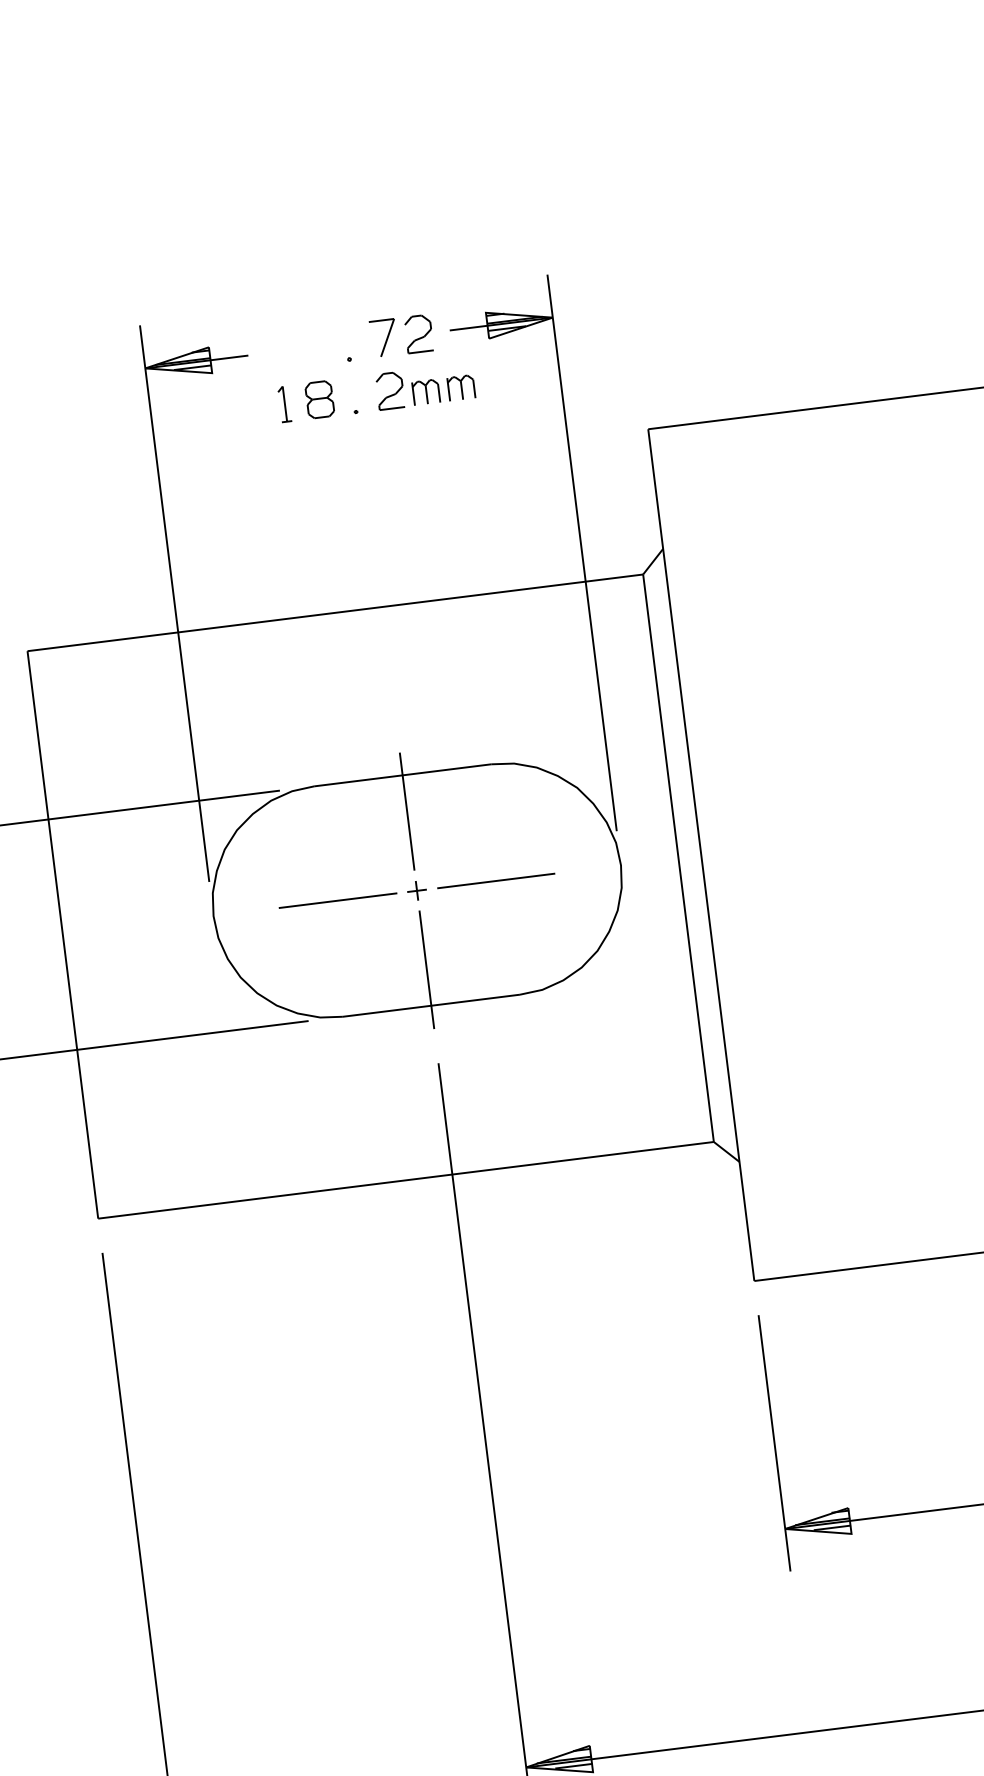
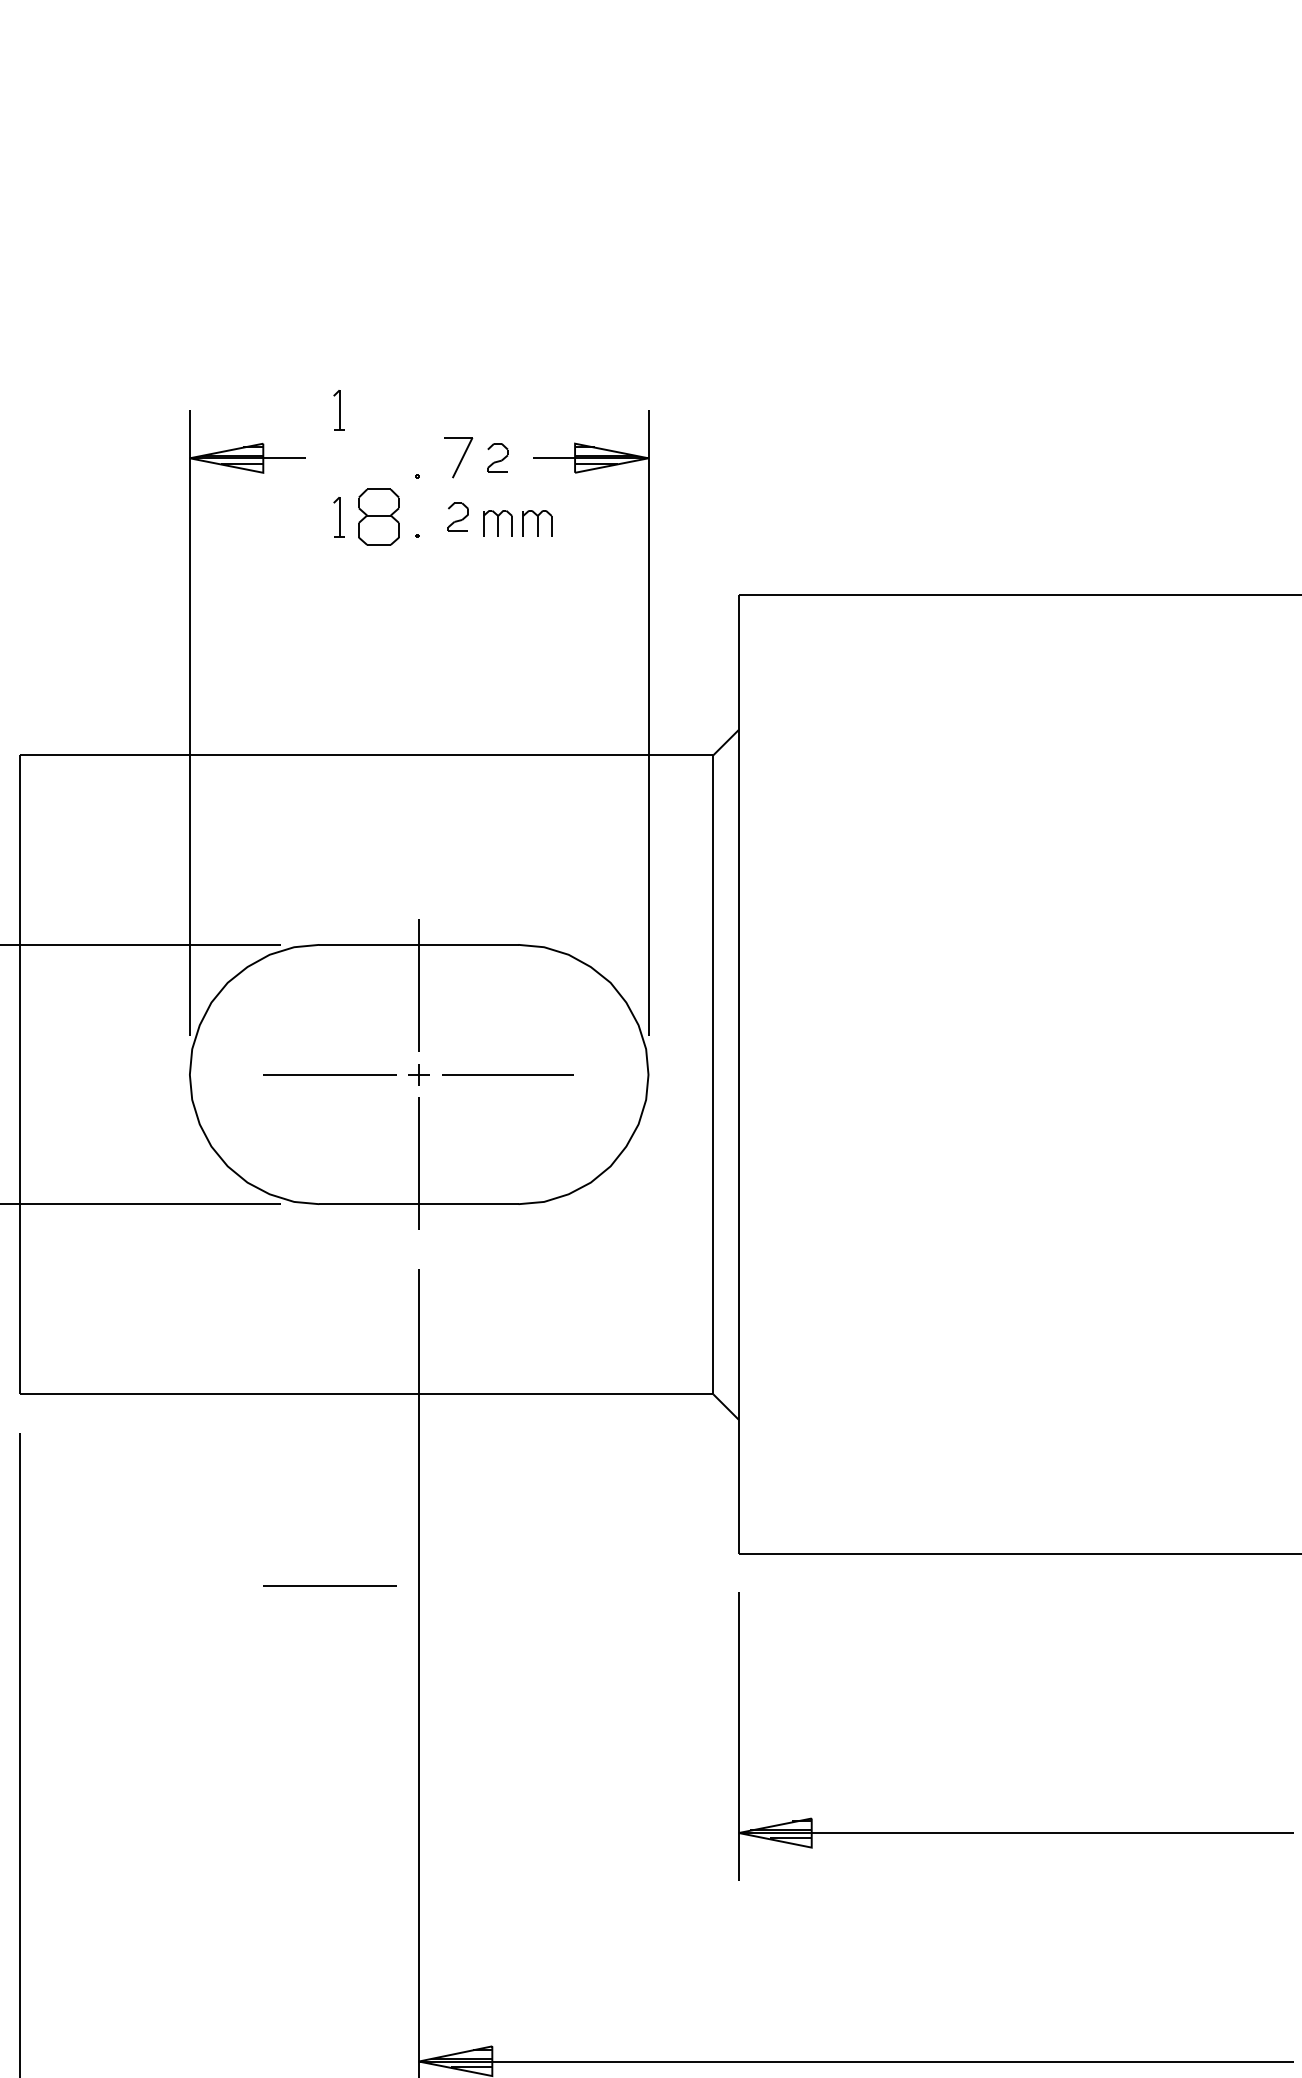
part: (272, 309) -> (338, 410), added
part: (418, 333) -> (497, 457), size x0.7
part: (390, 390) -> (458, 516), size x0.7
part: (319, 399) -> (378, 516), size x1.4
line: (394, 1354) -> (329, 1585), added

